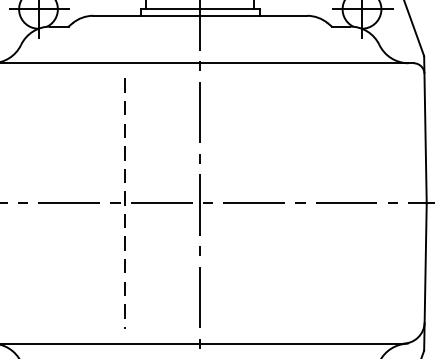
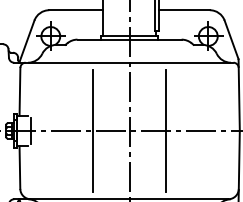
line: (124, 202) -> (92, 130), dashed -> solid
line: (276, 202) -> (166, 130), added

